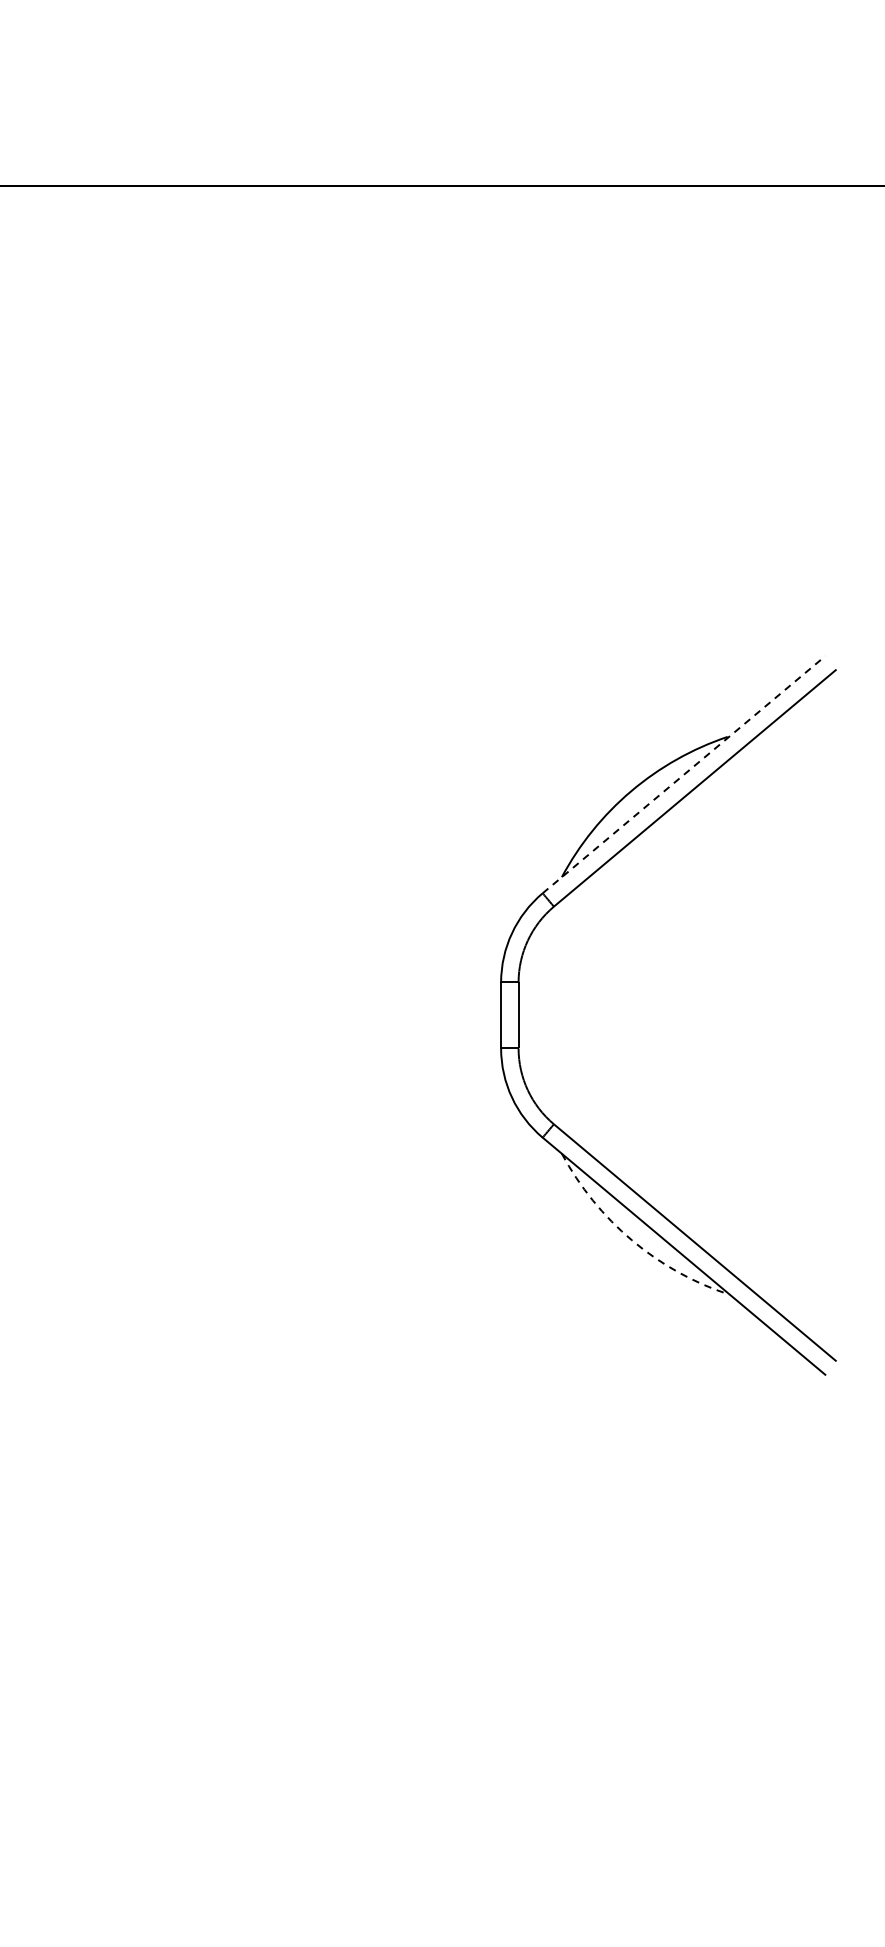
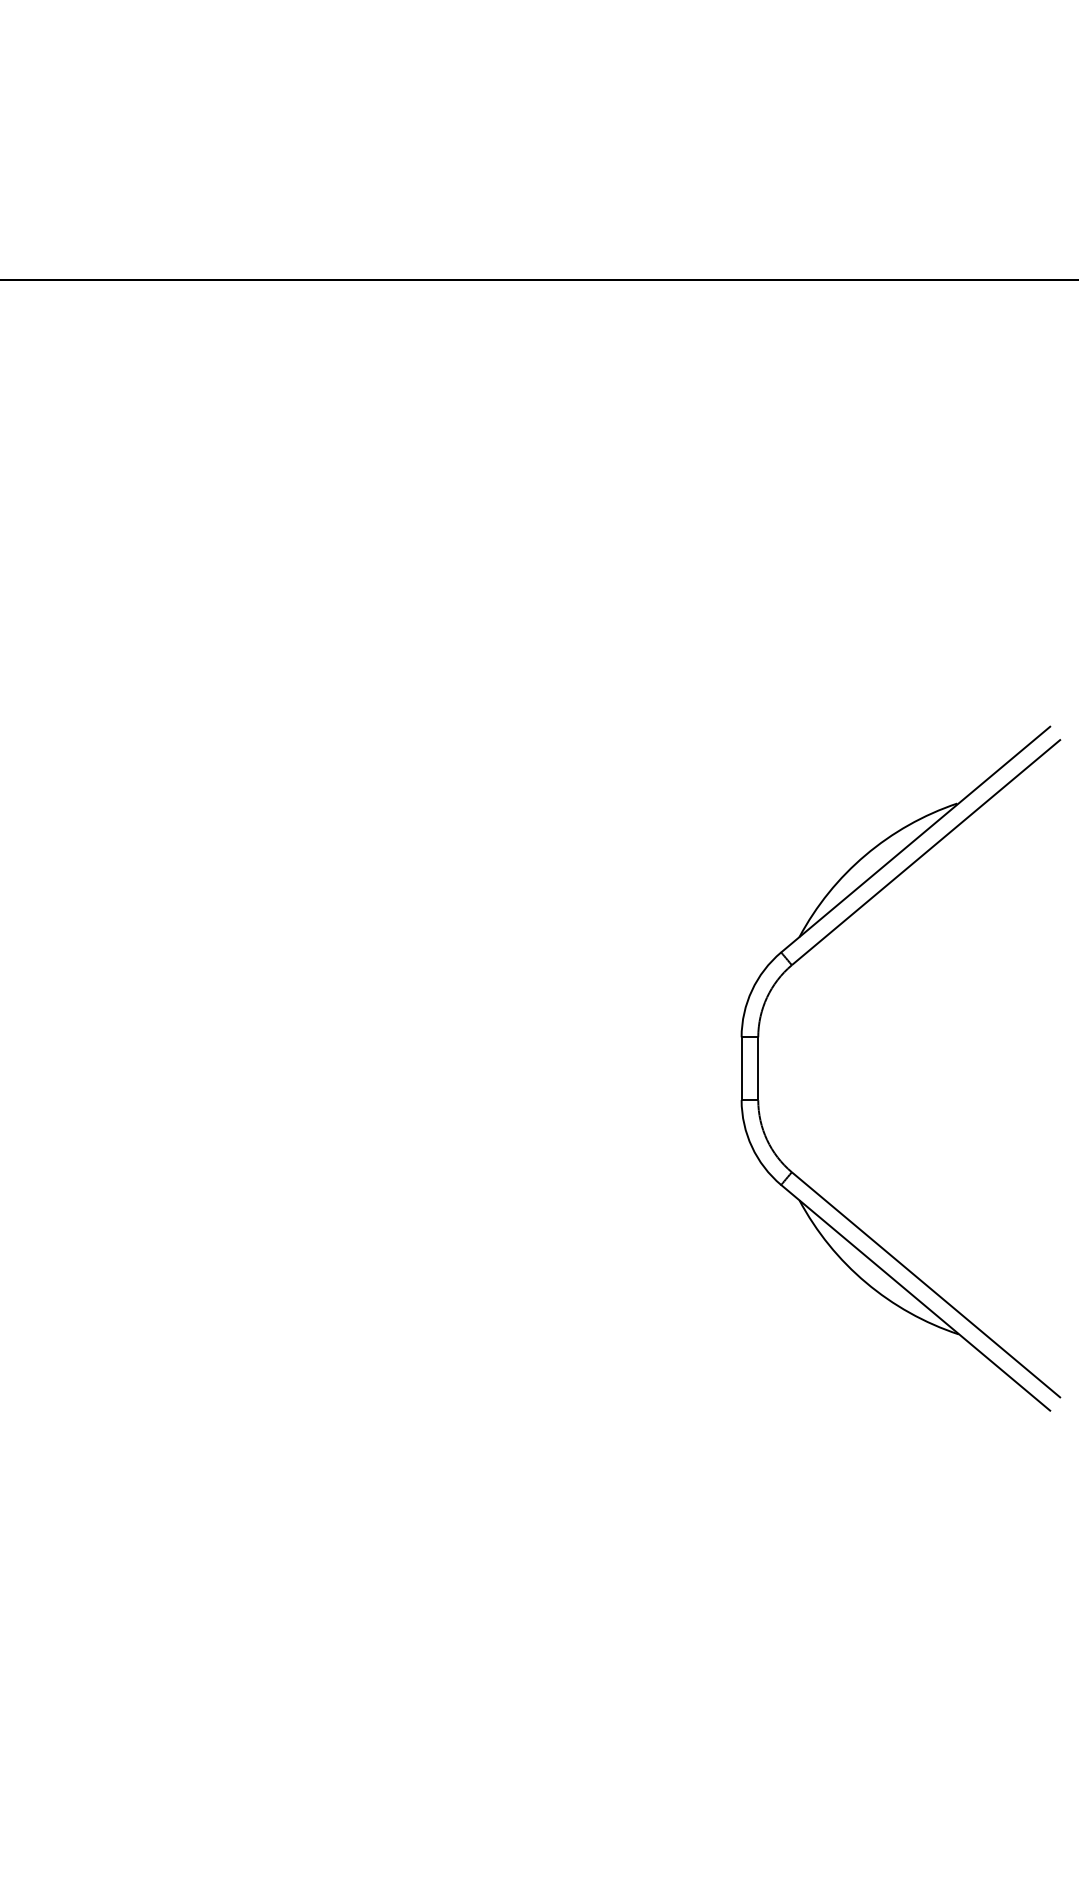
line: (683, 774) -> (915, 839), dashed -> solid
arc: (632, 1240) -> (866, 1282), dashed -> solid

